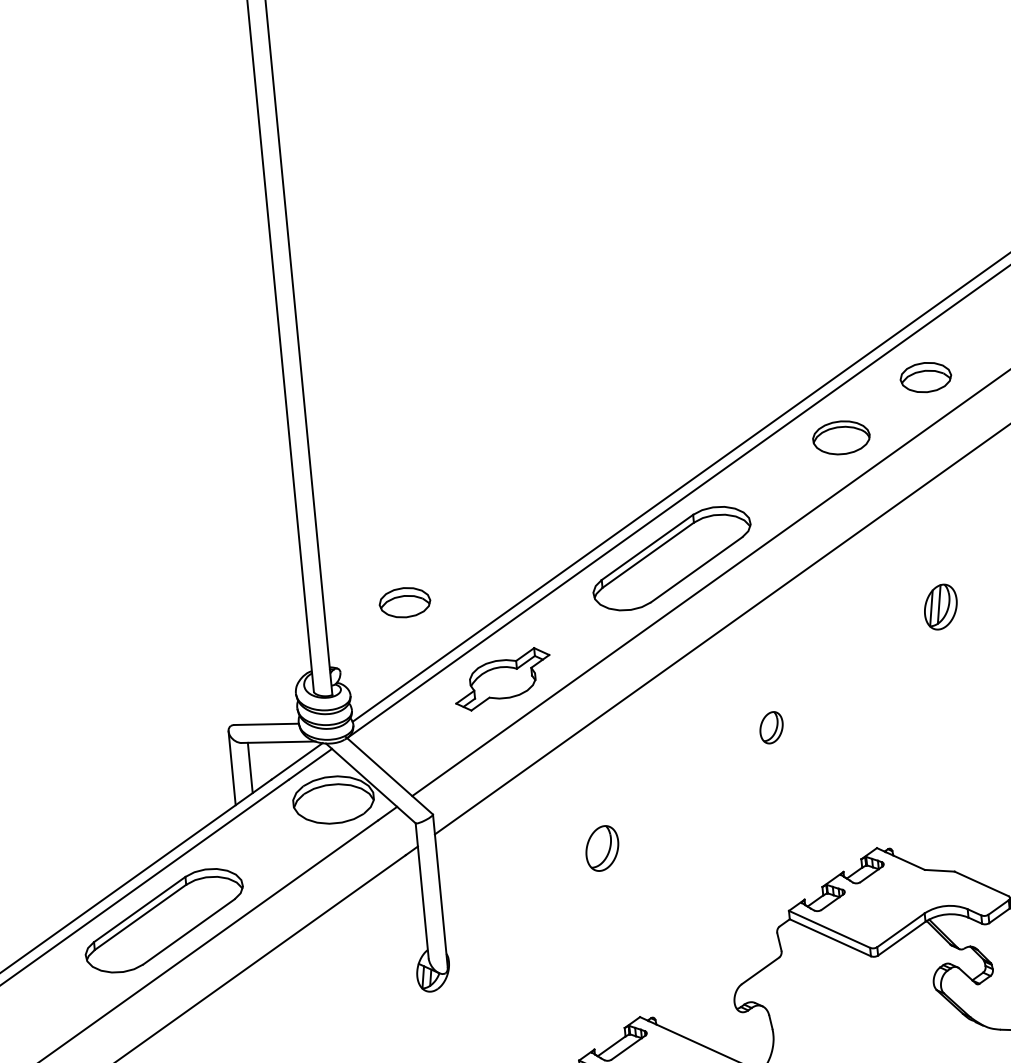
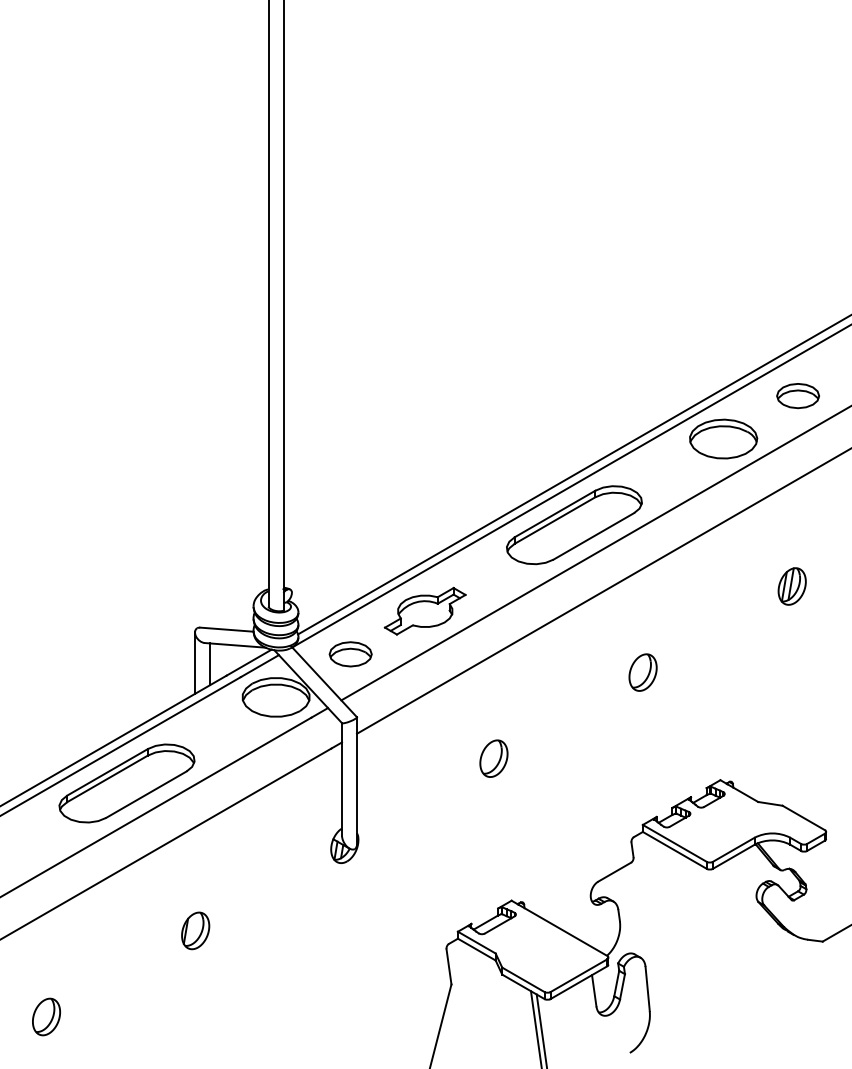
part: (841, 437) -> (723, 438), size x1.43
part: (404, 602) -> (350, 654), moved
part: (770, 727) -> (642, 672), size x1.43

